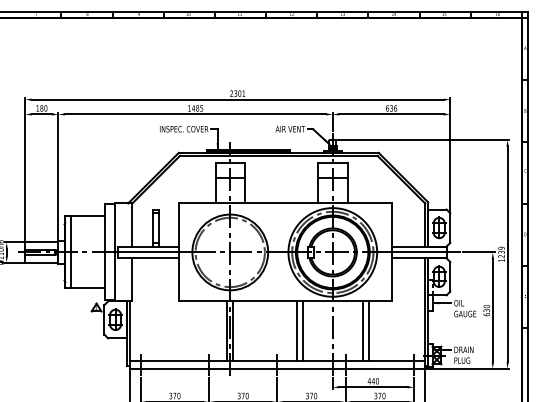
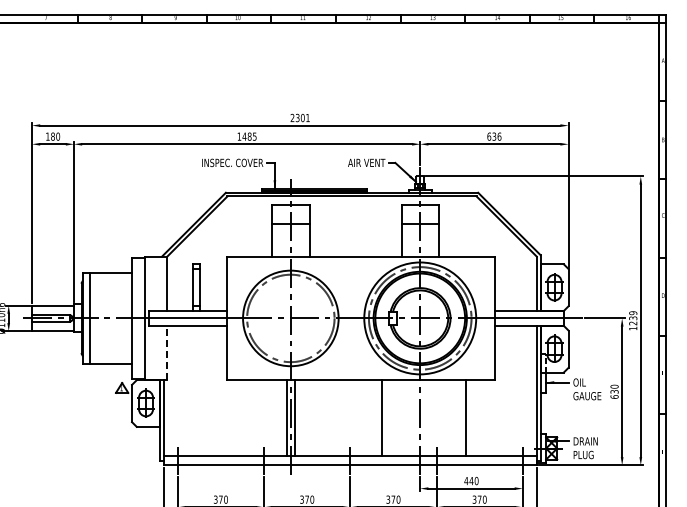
line: (132, 279) -> (167, 352), solid -> dashed
line: (296, 330) -> (374, 417), removed
line: (363, 330) -> (458, 417), removed

